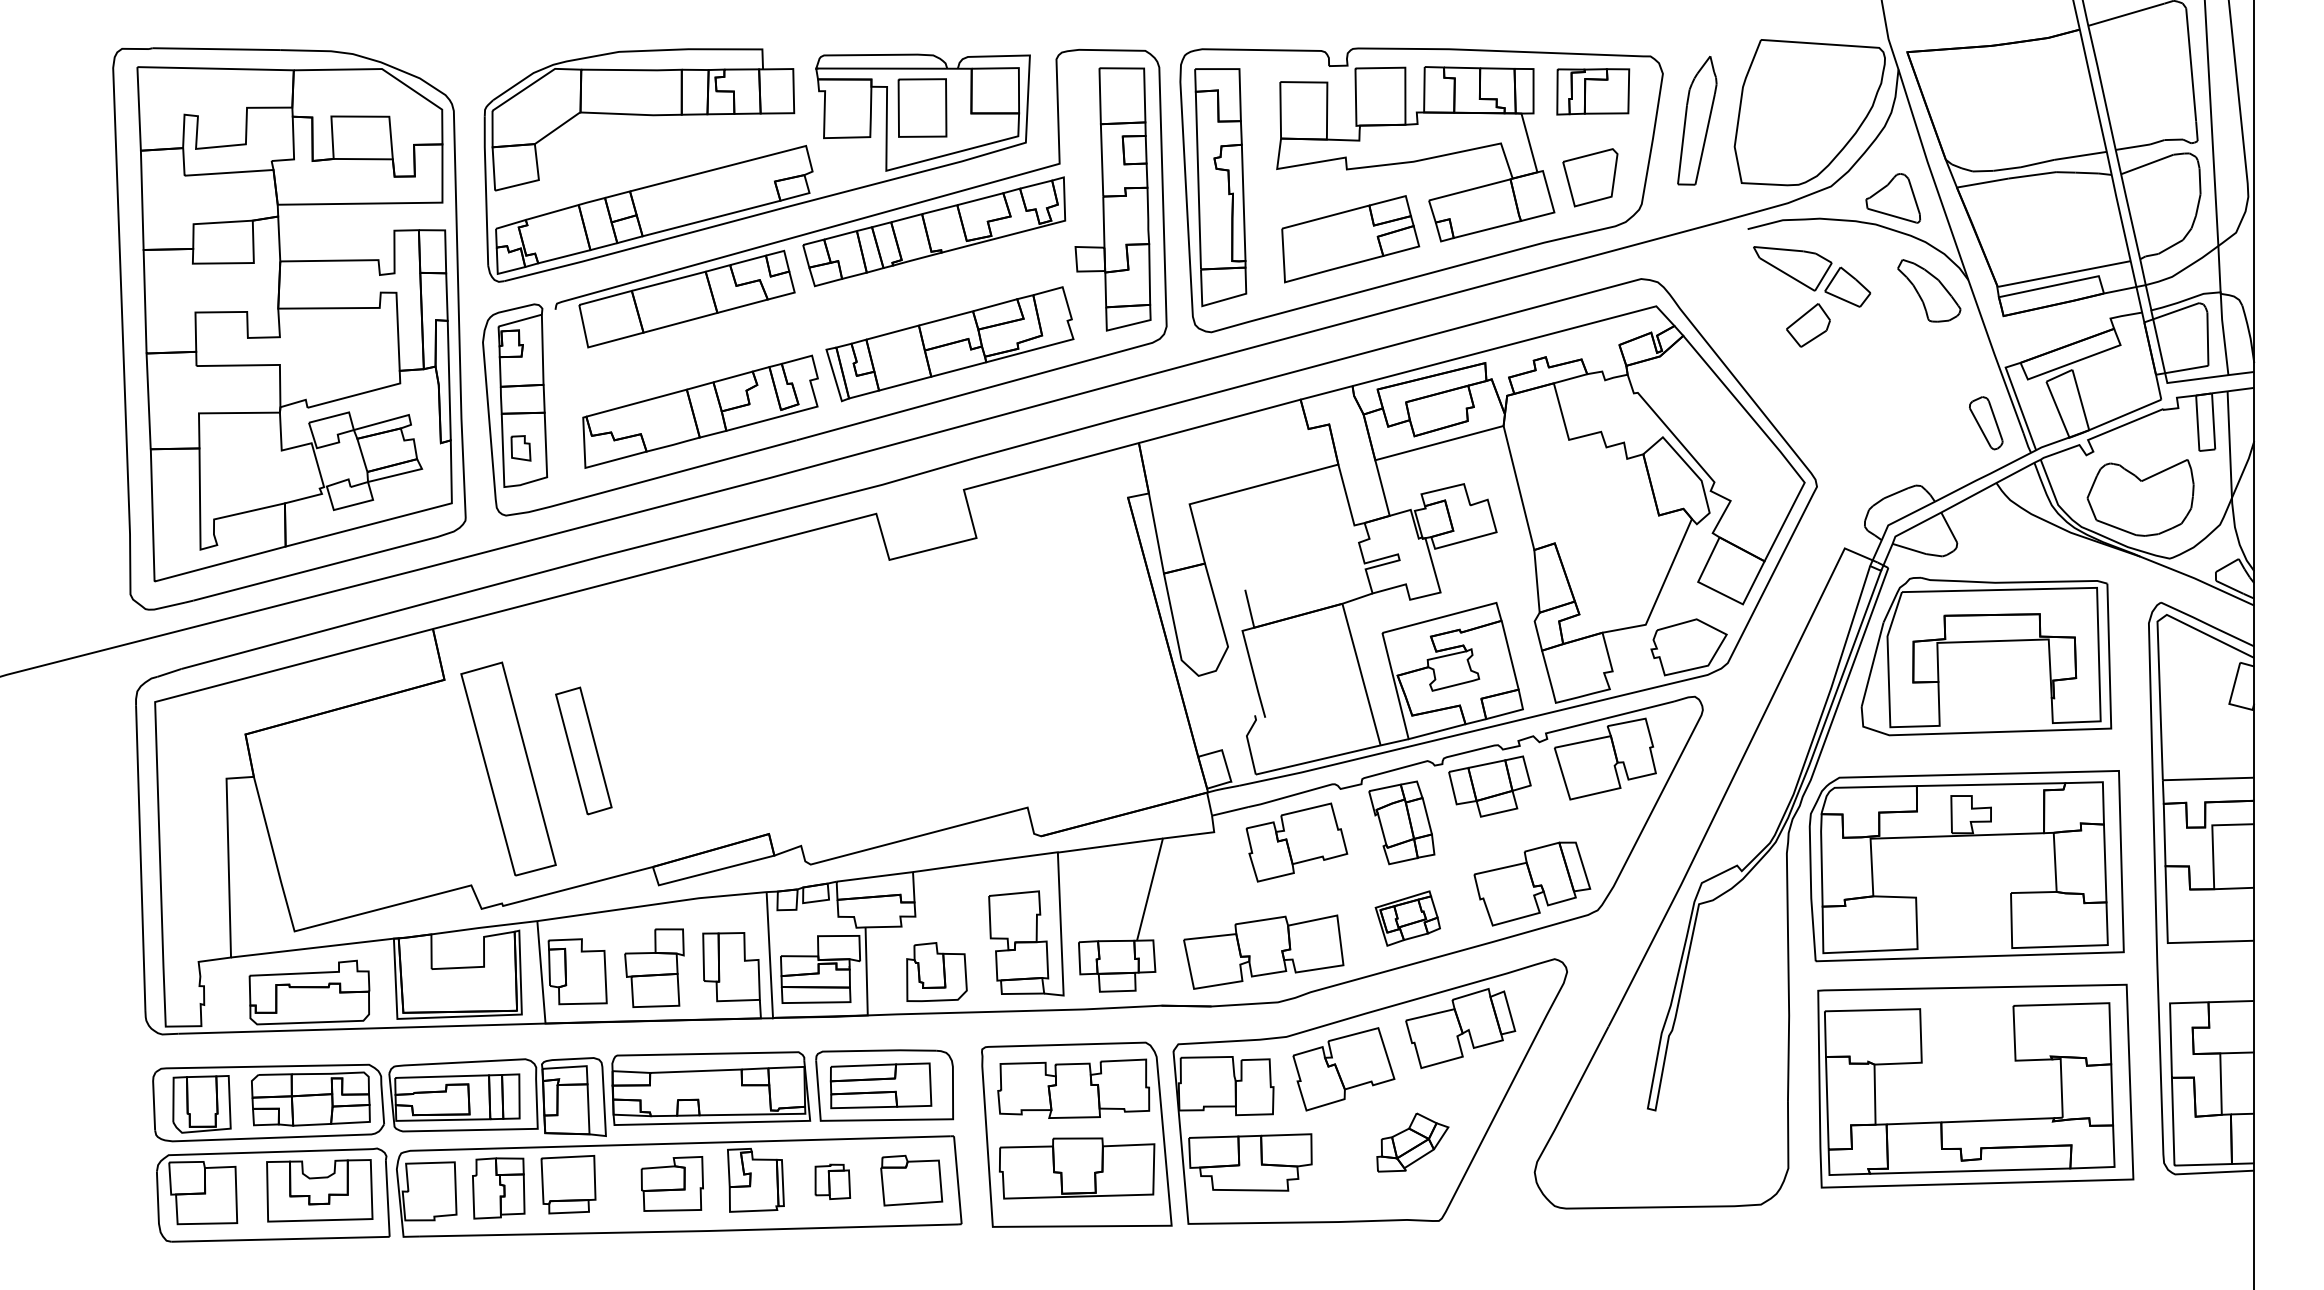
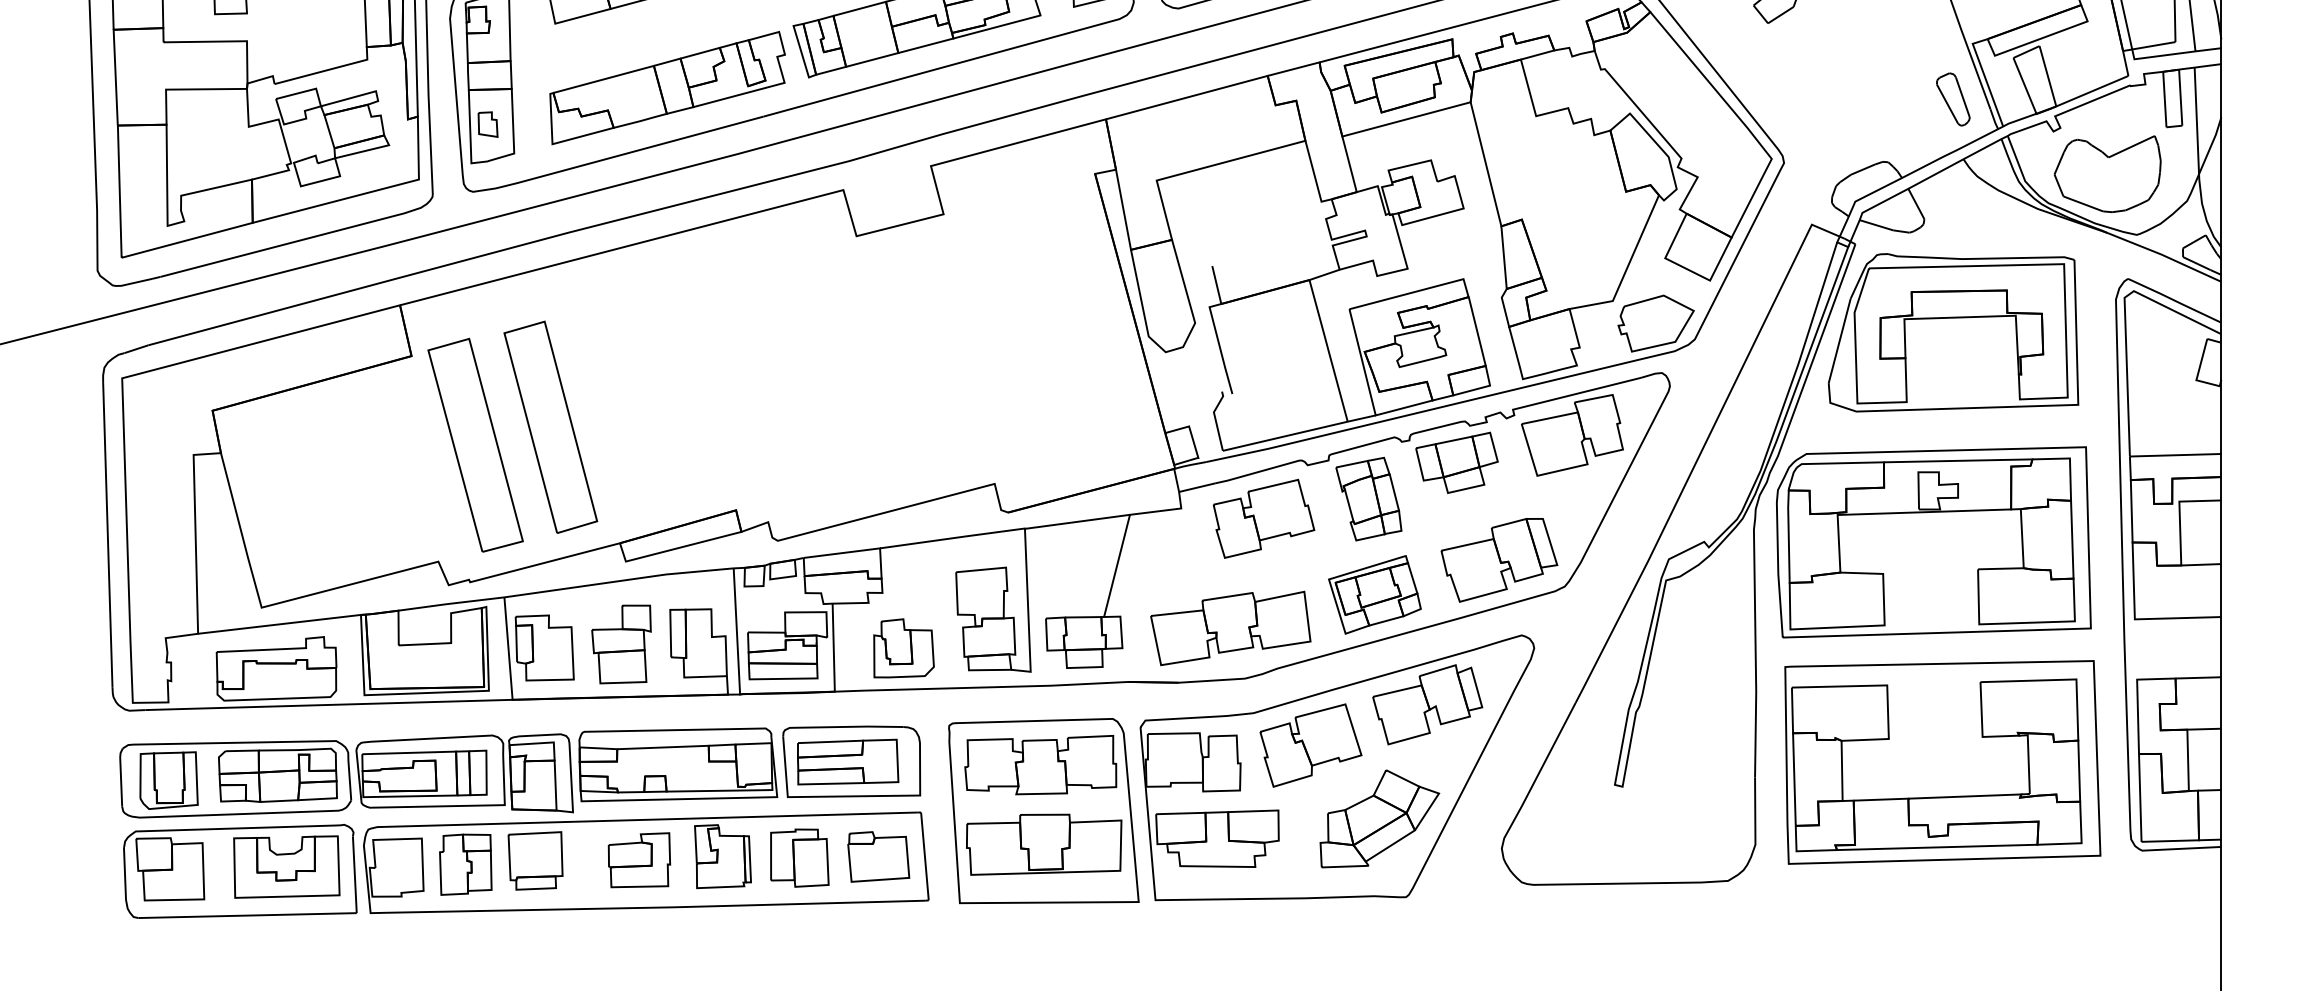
part: (583, 750) -> (550, 426), size x1.67
part: (1407, 918) -> (1374, 594), size x1.43
part: (1412, 1142) -> (1379, 818), size x1.67
part: (832, 1181) -> (799, 857), size x1.67

